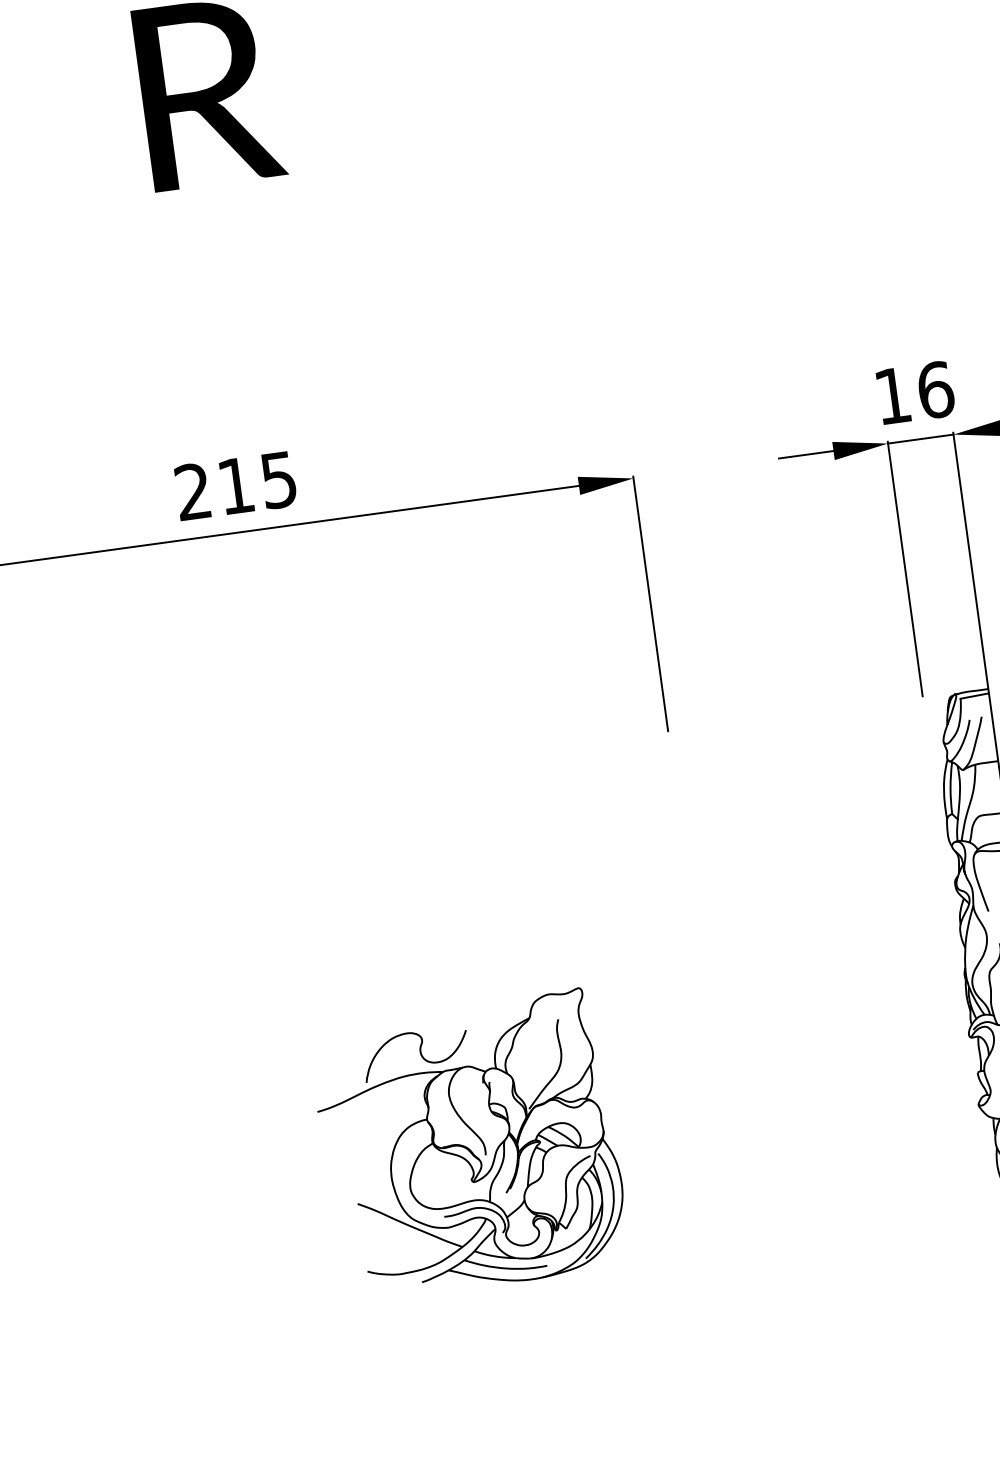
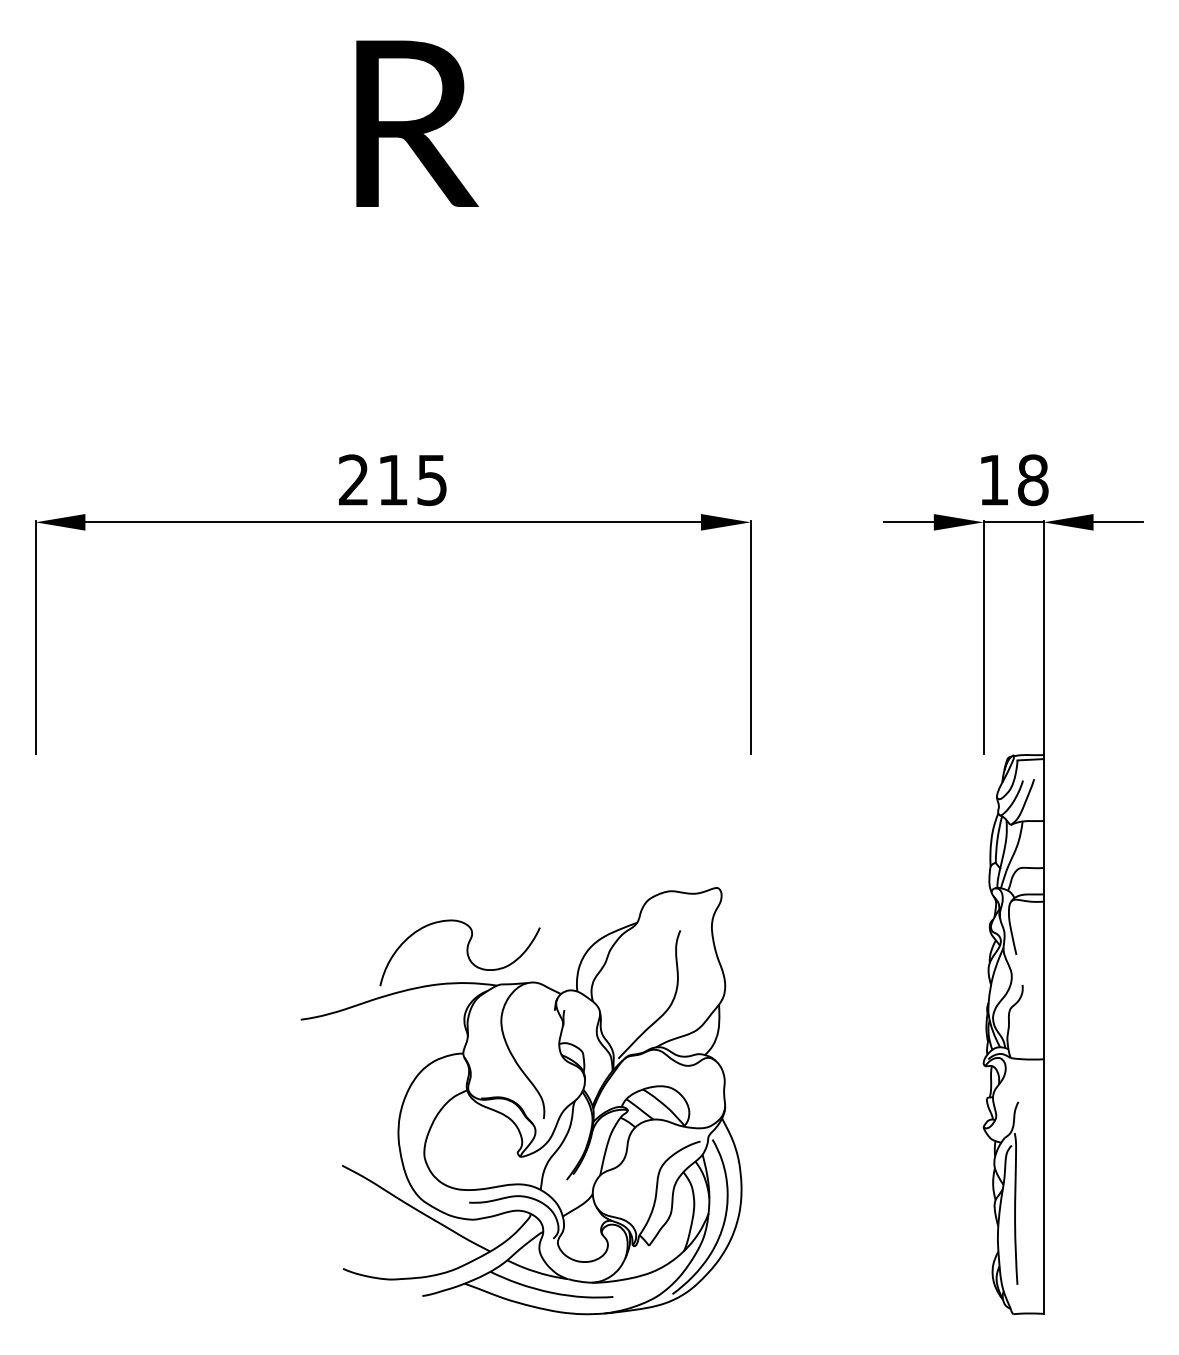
text: (934, 389) -> (1032, 479), 16 -> 18
part: (469, 1145) -> (521, 1101), size x1.67

